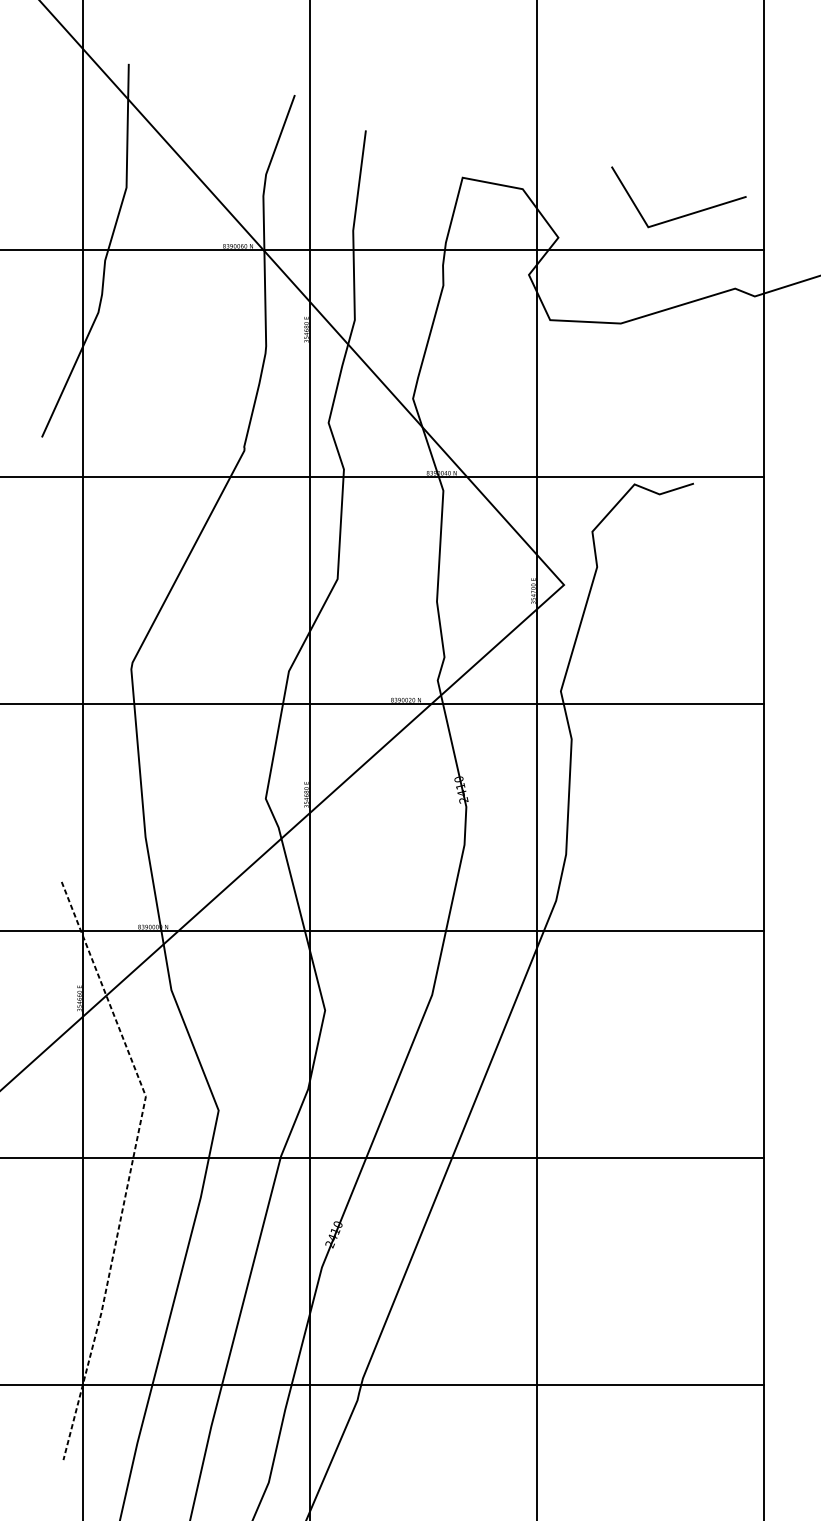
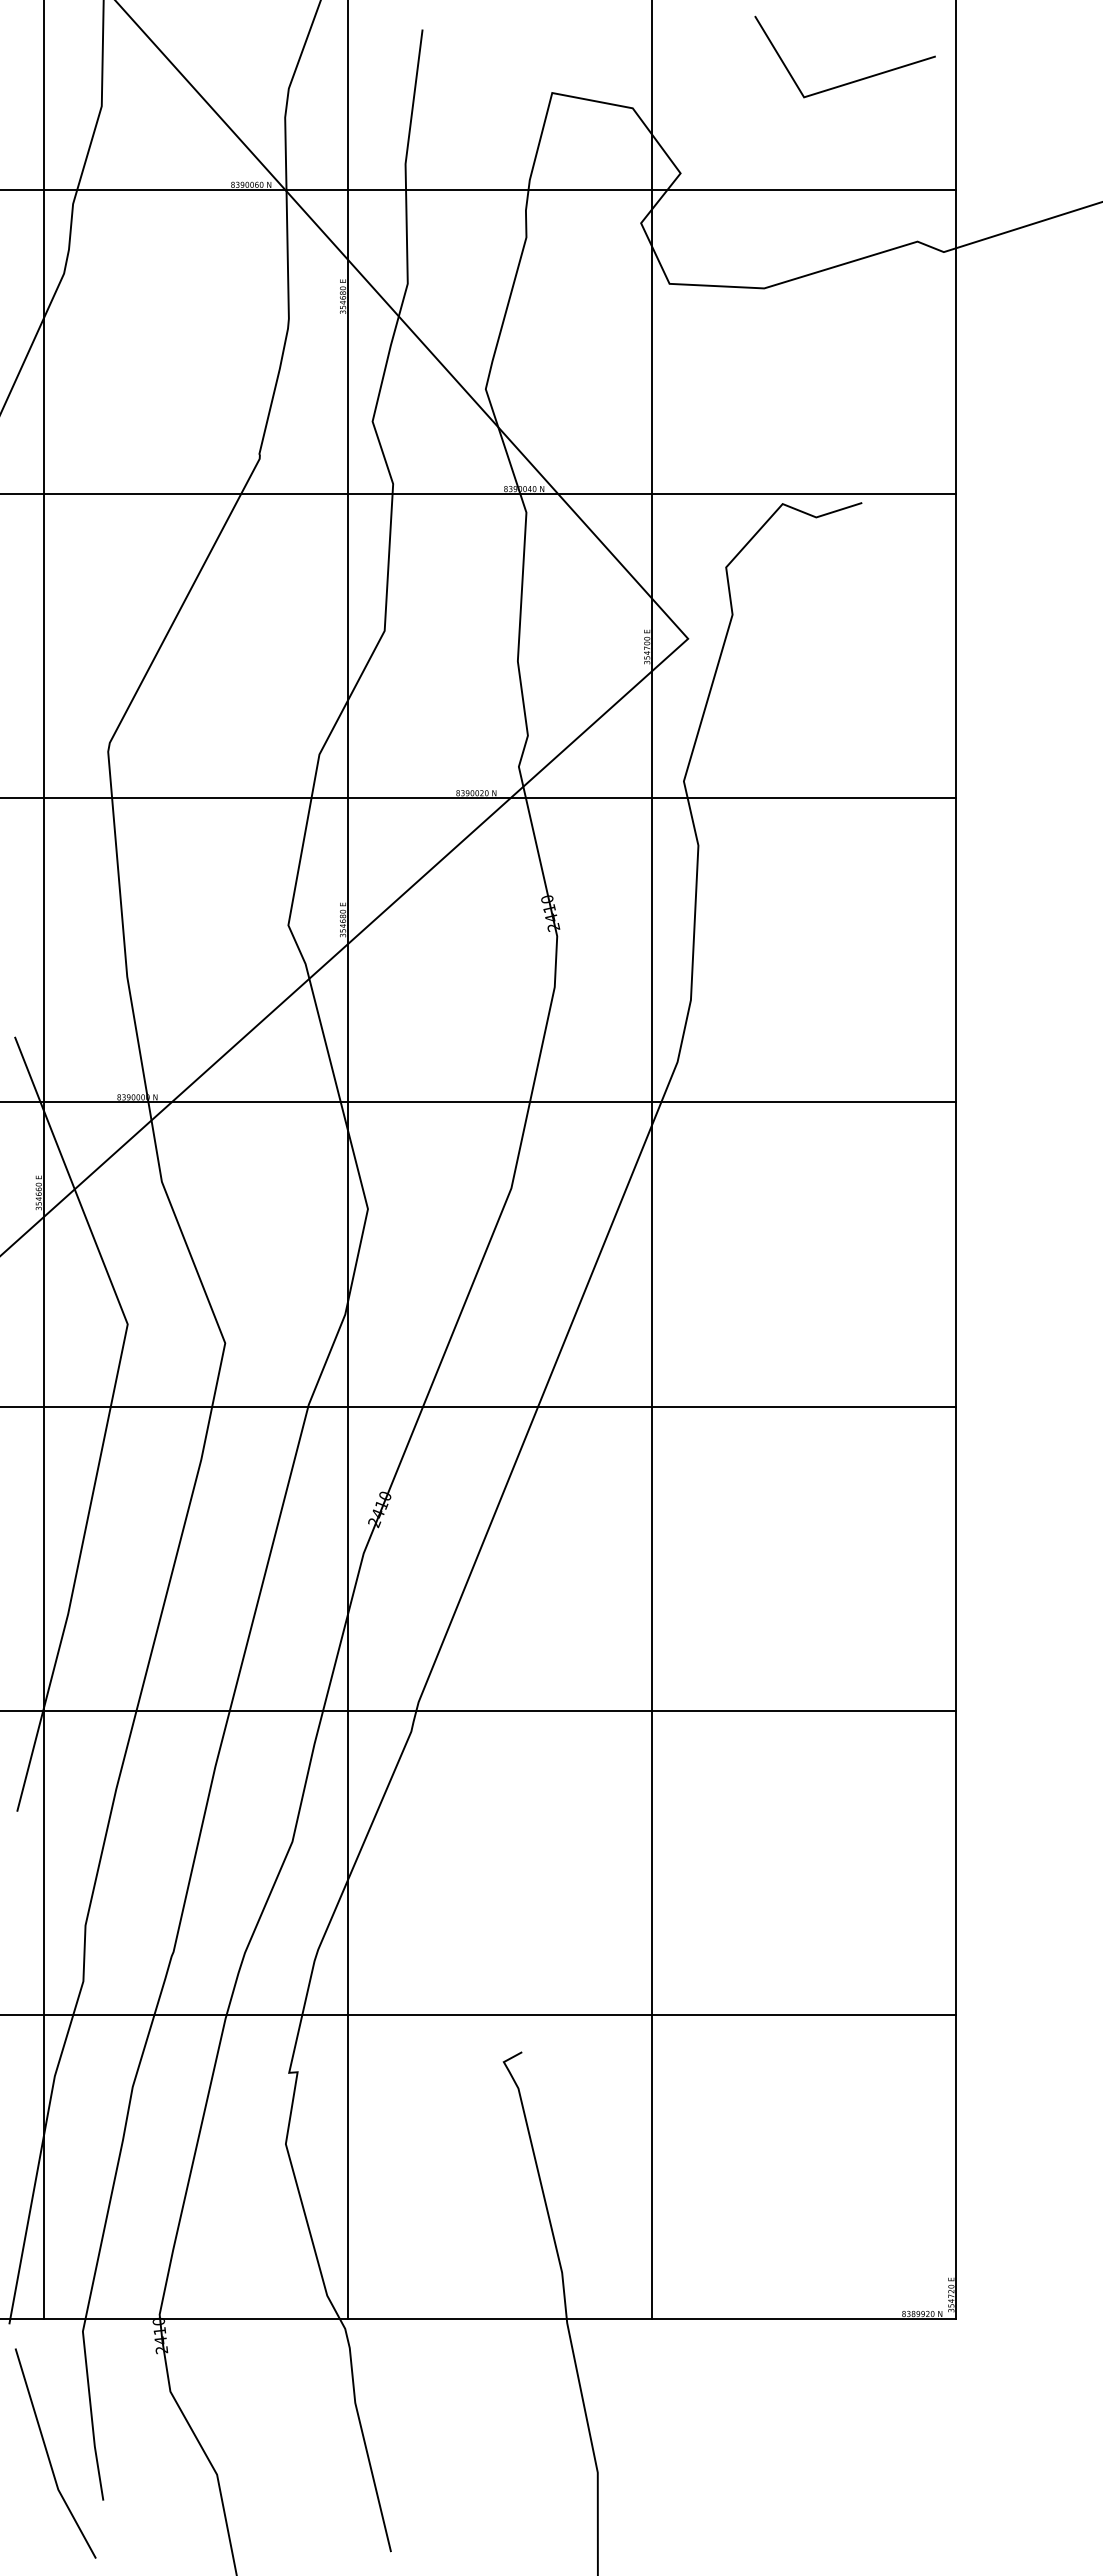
line: (683, 215) -> (851, 81), moved
line: (131, 1166) -> (108, 1418), dashed -> solid

